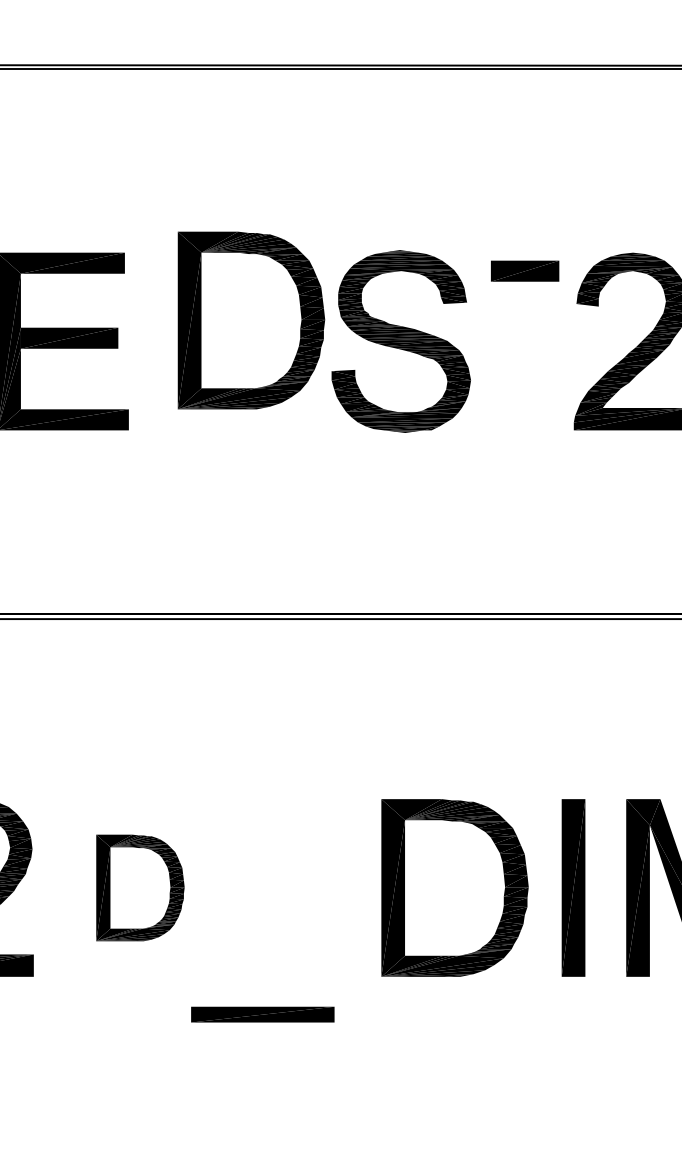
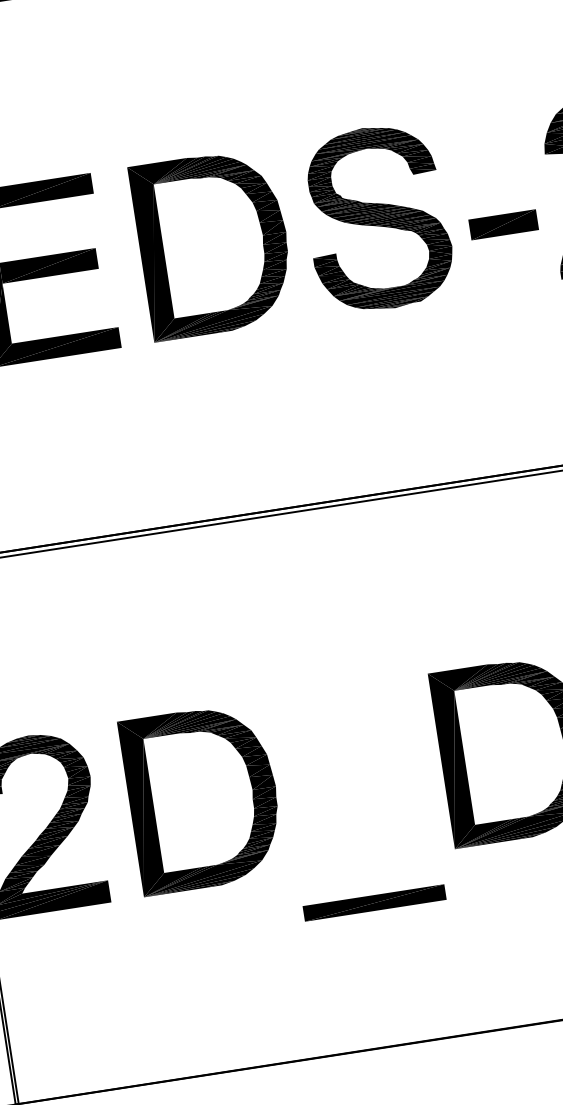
part: (525, 270) -> (503, 224), moved
part: (251, 320) -> (213, 243), moved
part: (140, 887) -> (203, 797), size x1.67
part: (262, 1014) -> (374, 902), moved

